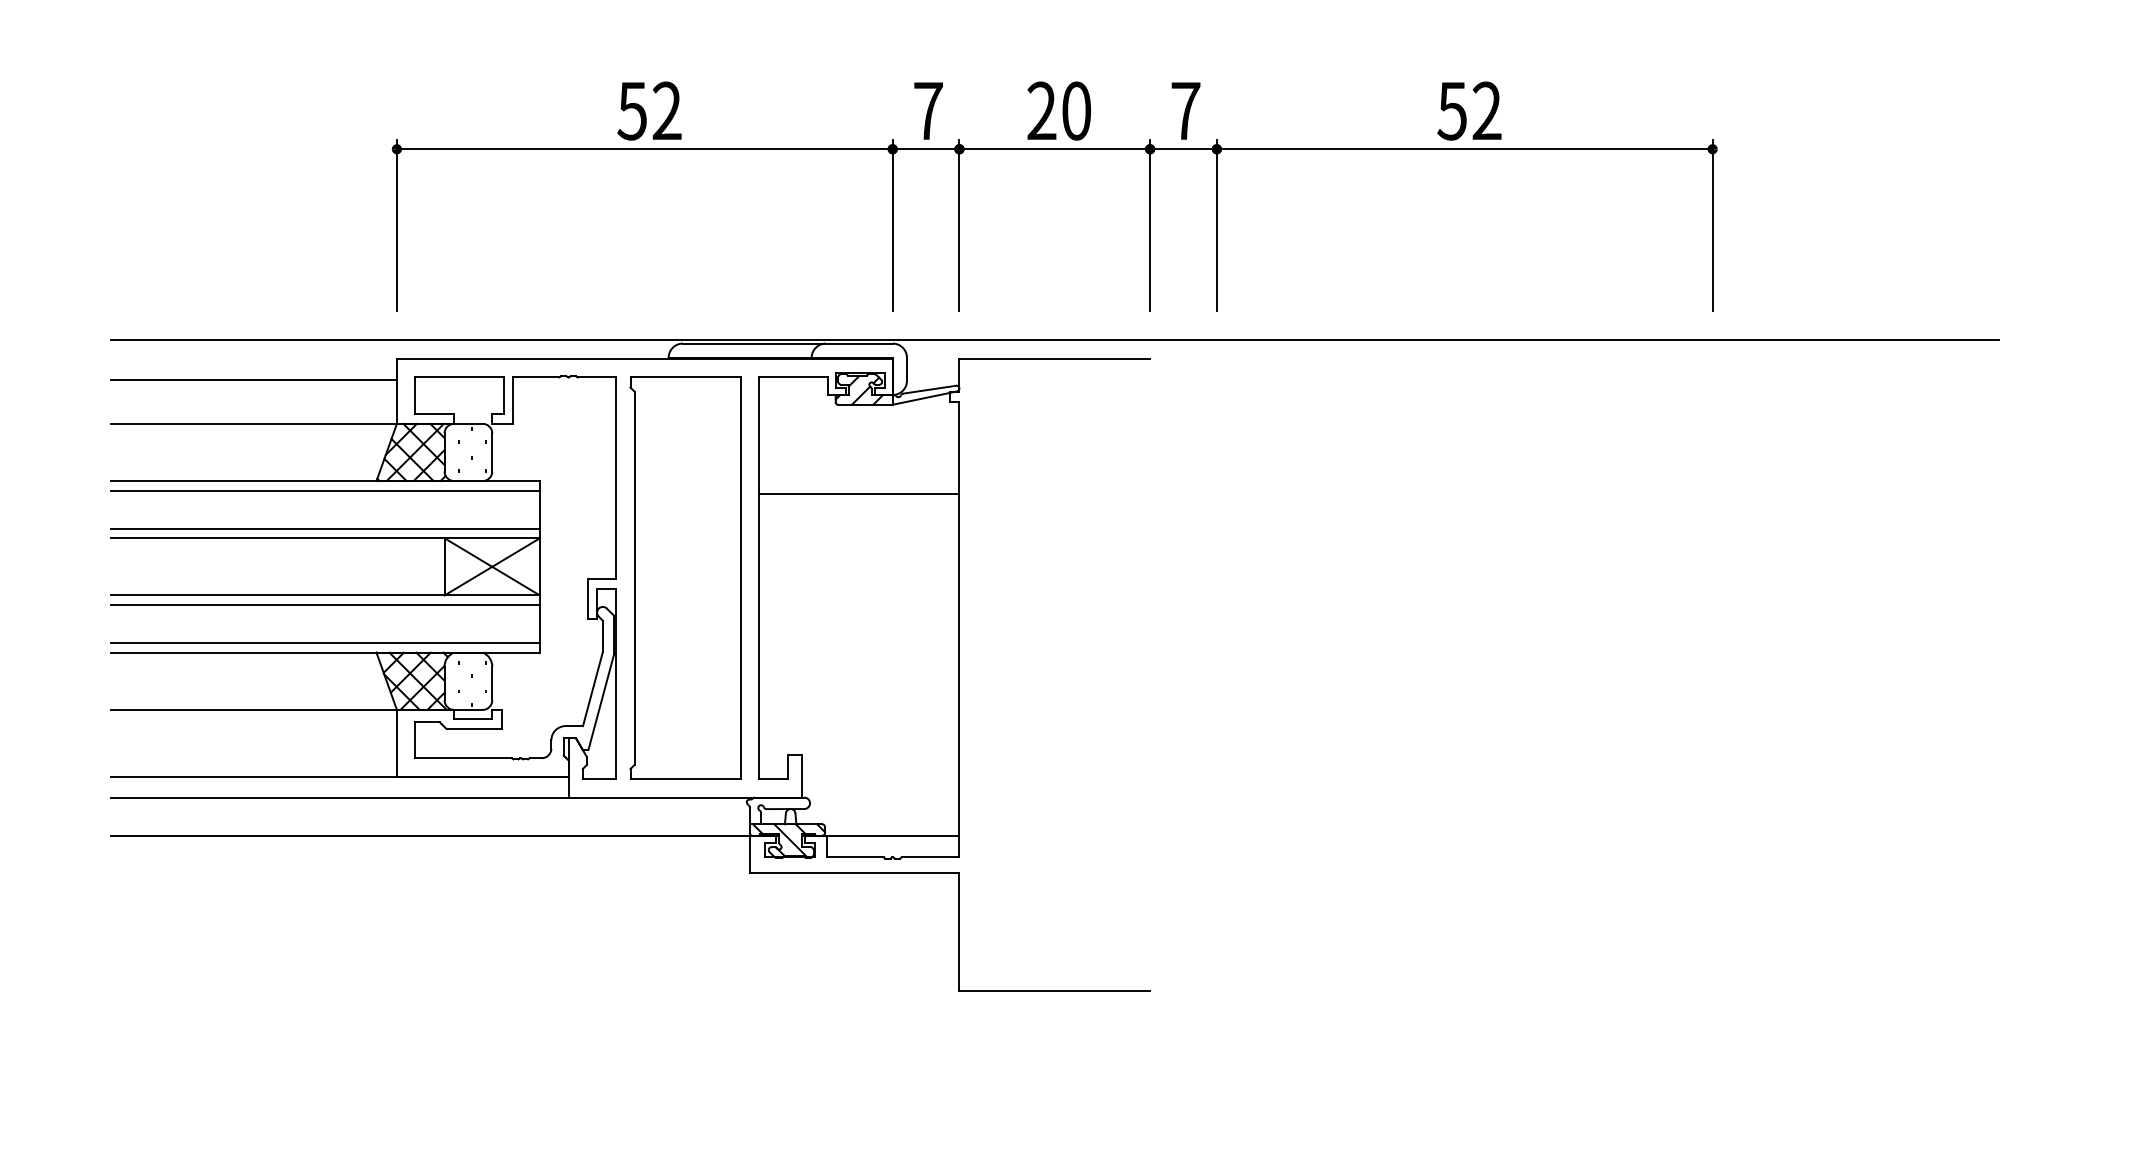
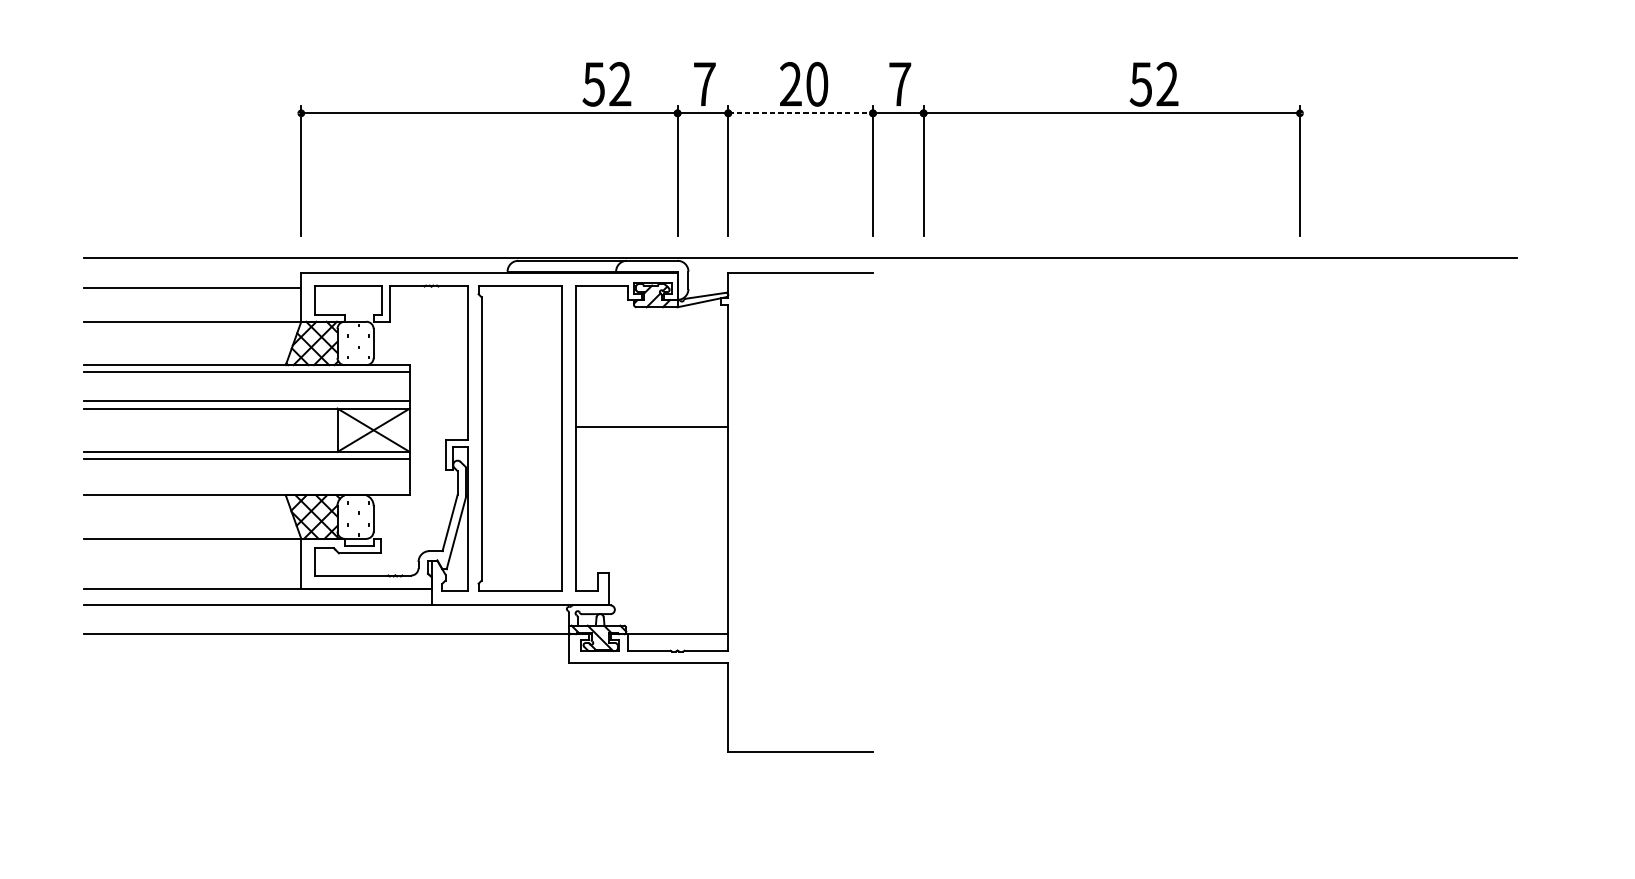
text: (649, 110) -> (606, 83), moved
text: (1469, 110) -> (1154, 83), moved
line: (1055, 149) -> (801, 113), solid -> dashed
line: (859, 494) -> (652, 426), moved
line: (324, 643) -> (246, 488), removed

